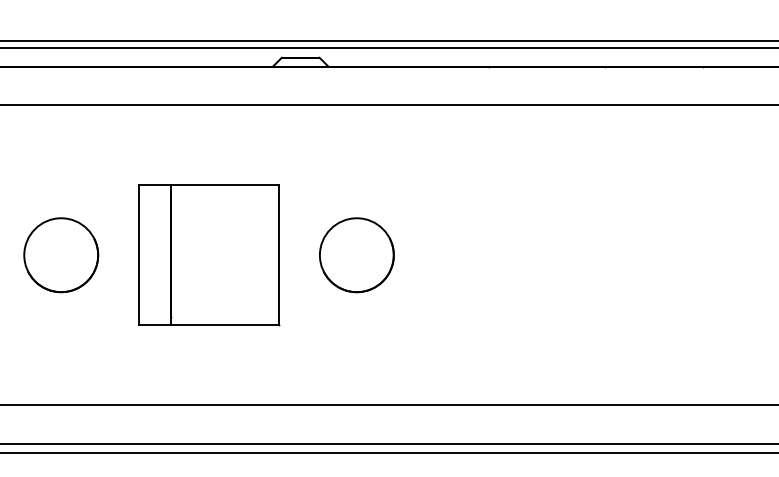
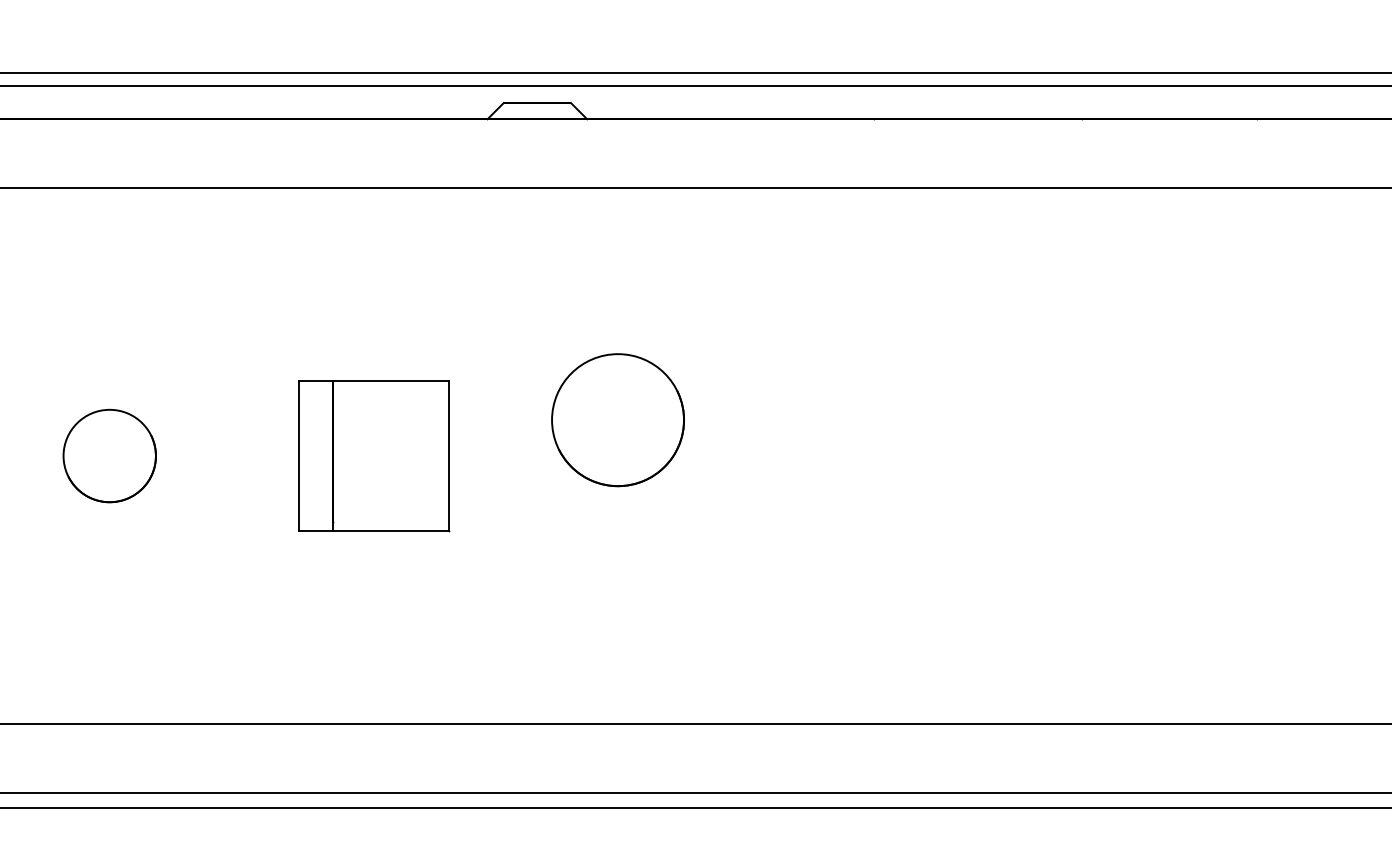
part: (61, 255) -> (110, 456), size x0.7
part: (209, 255) -> (374, 456), size x0.6
part: (356, 255) -> (617, 420), moved

